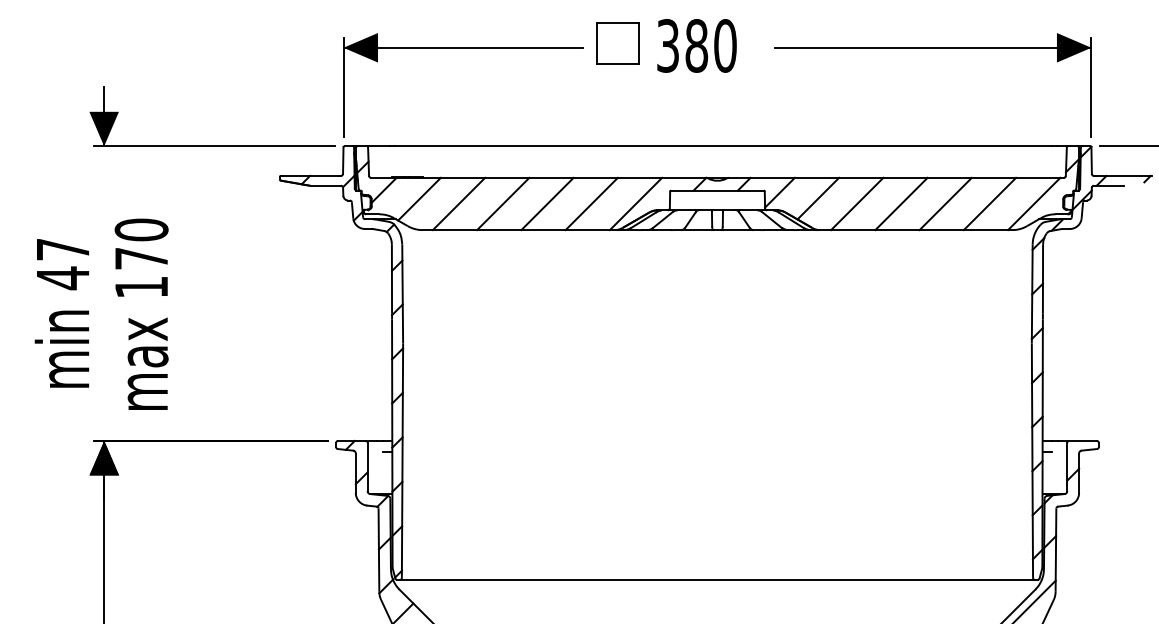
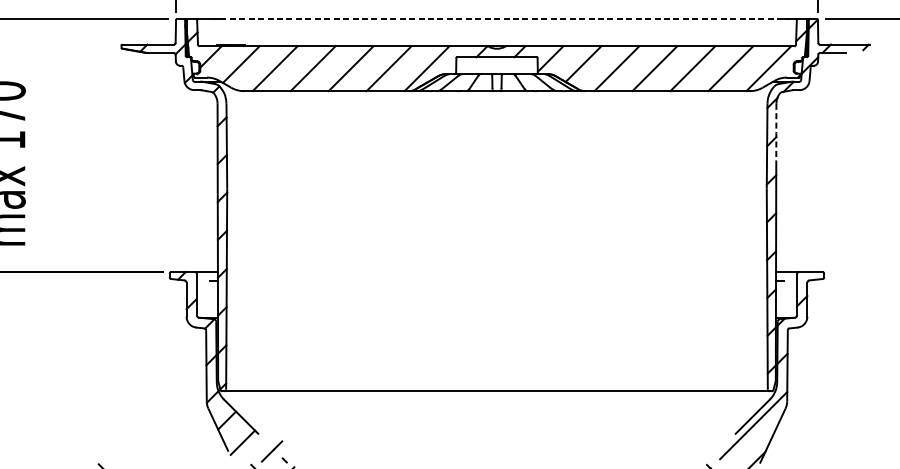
line: (723, 146) -> (502, 19), solid -> dashed
line: (1042, 279) -> (775, 133), solid -> dashed

